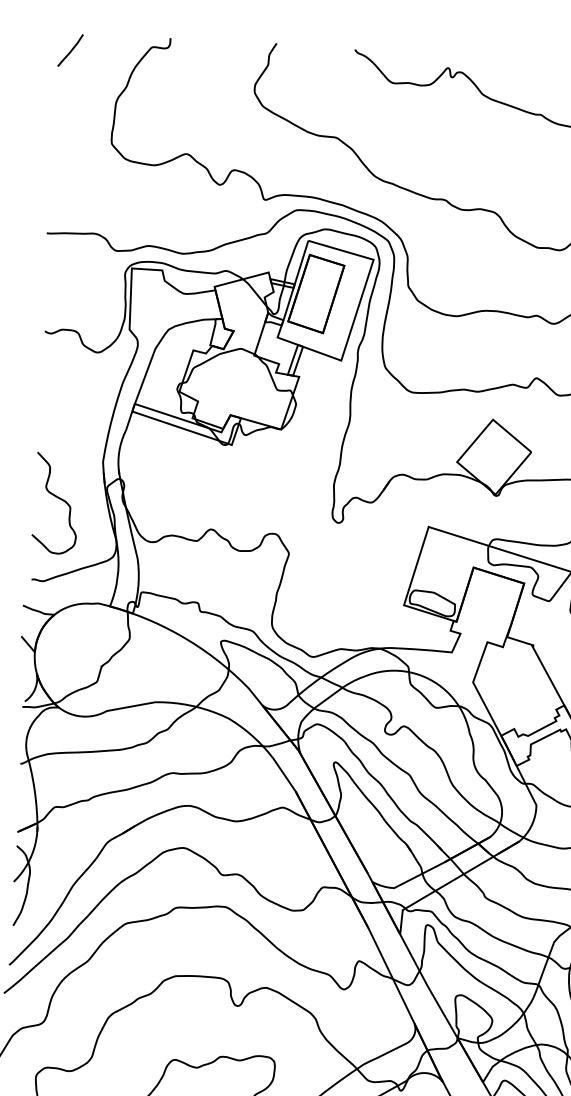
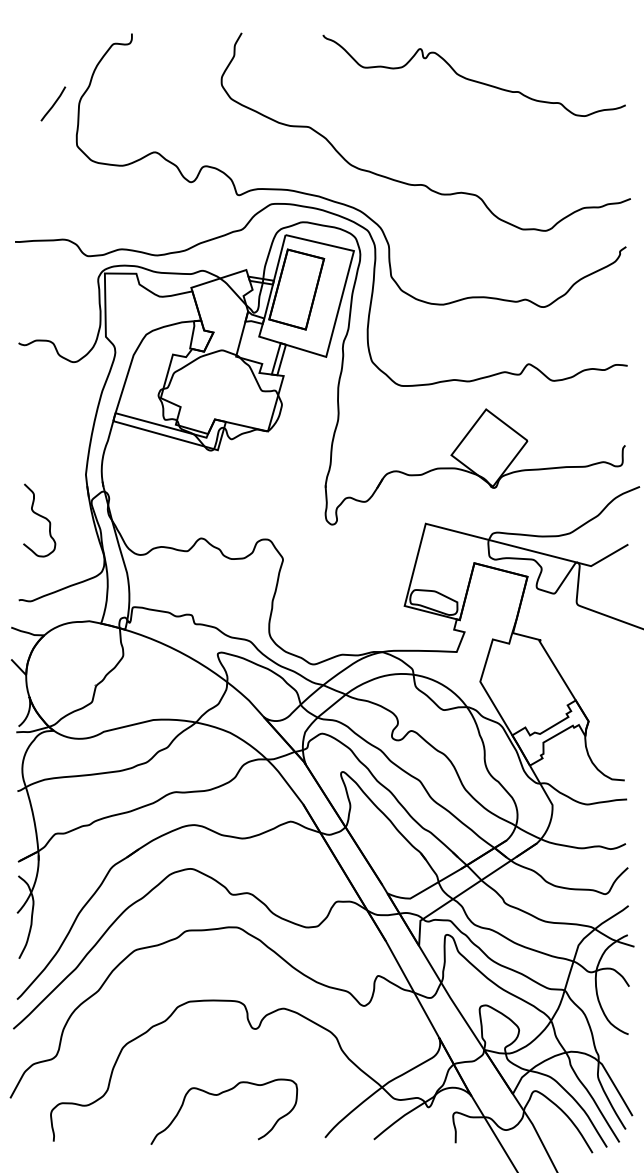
line: (70, 50) -> (53, 103), moved
part: (55, 503) -> (39, 520), size x0.7

